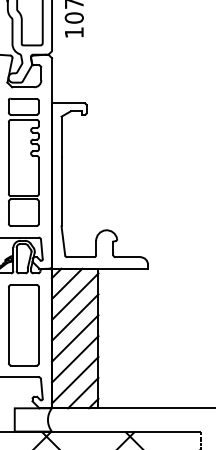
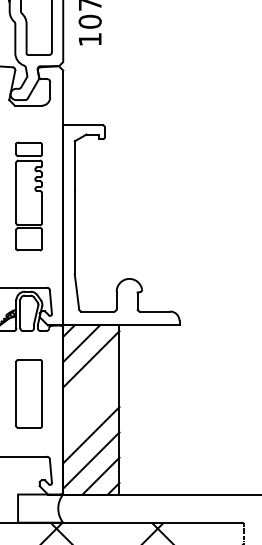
part: (24, 162) -> (29, 196), size x0.7
line: (75, 317) -> (91, 384), removed
part: (24, 324) -> (29, 393), size x0.7
line: (75, 338) -> (91, 409), removed

